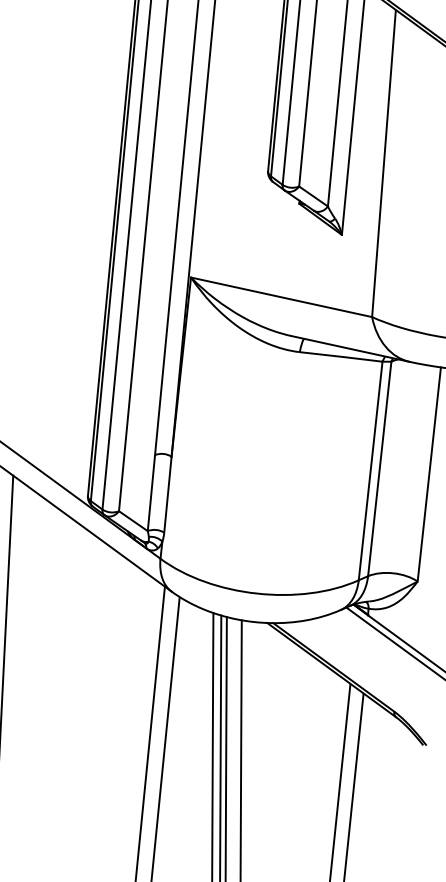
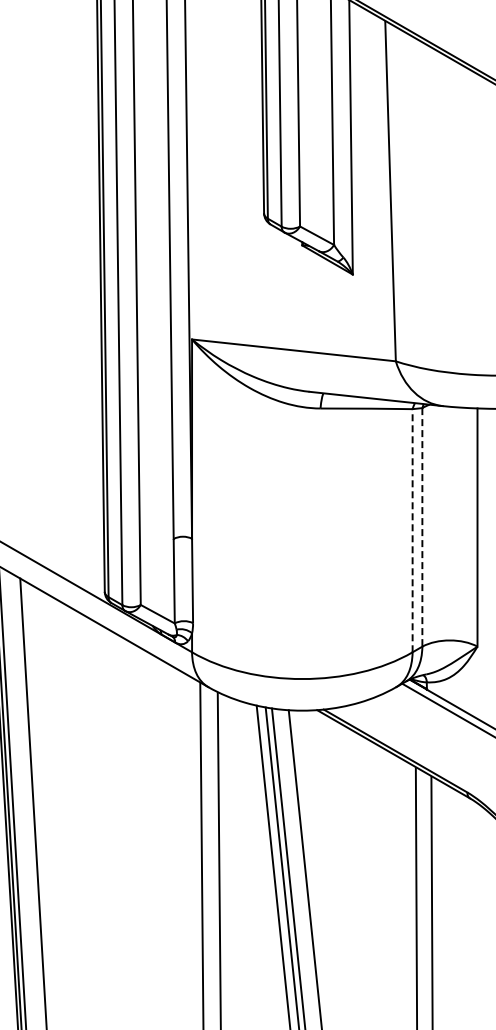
line: (379, 469) -> (422, 527), solid -> dashed
line: (370, 470) -> (412, 530), solid -> dashed

